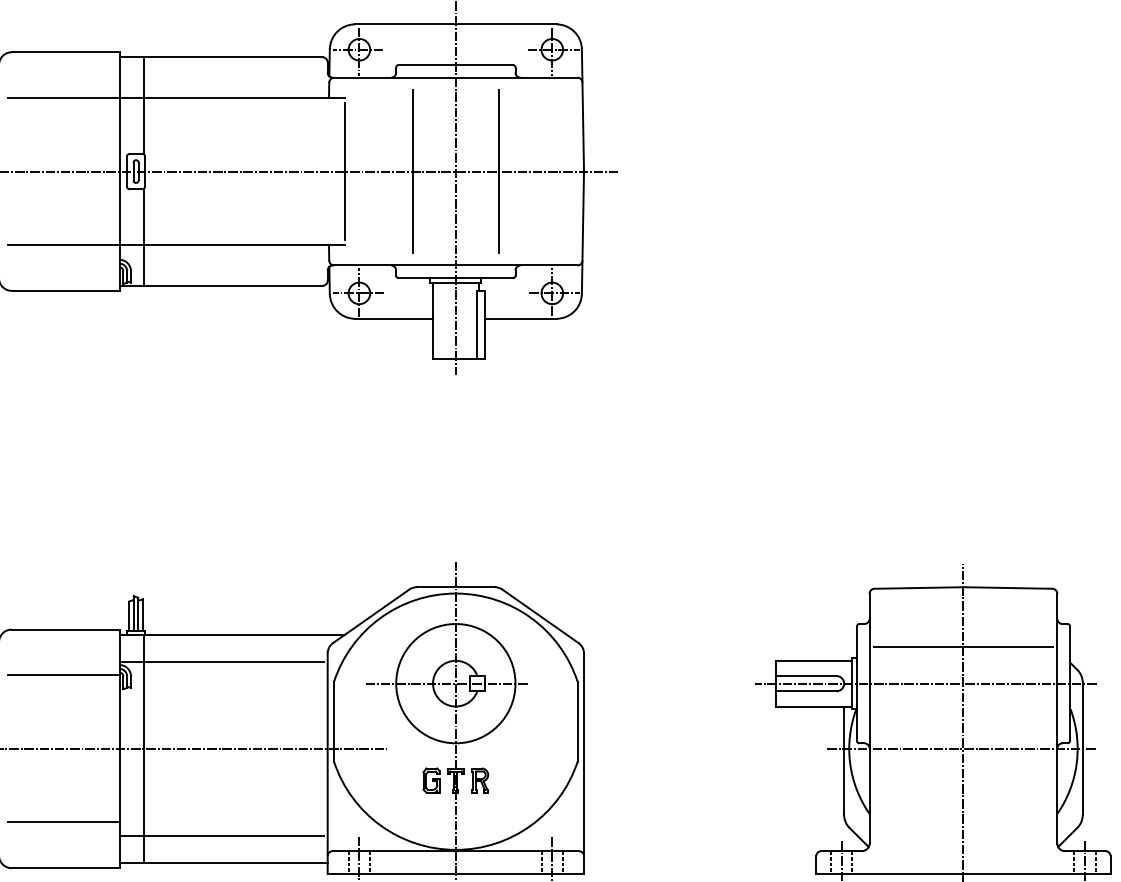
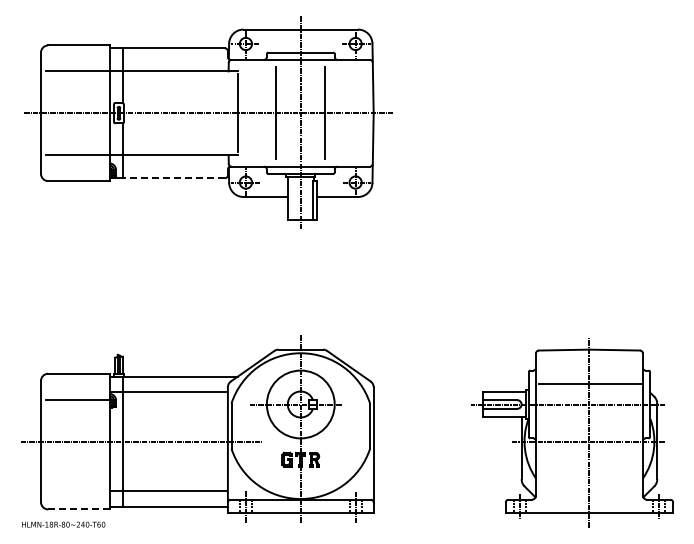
line: (233, 286) -> (174, 178), solid -> dashed
line: (63, 822) -> (77, 483), removed
line: (64, 868) -> (78, 509), solid -> dashed

